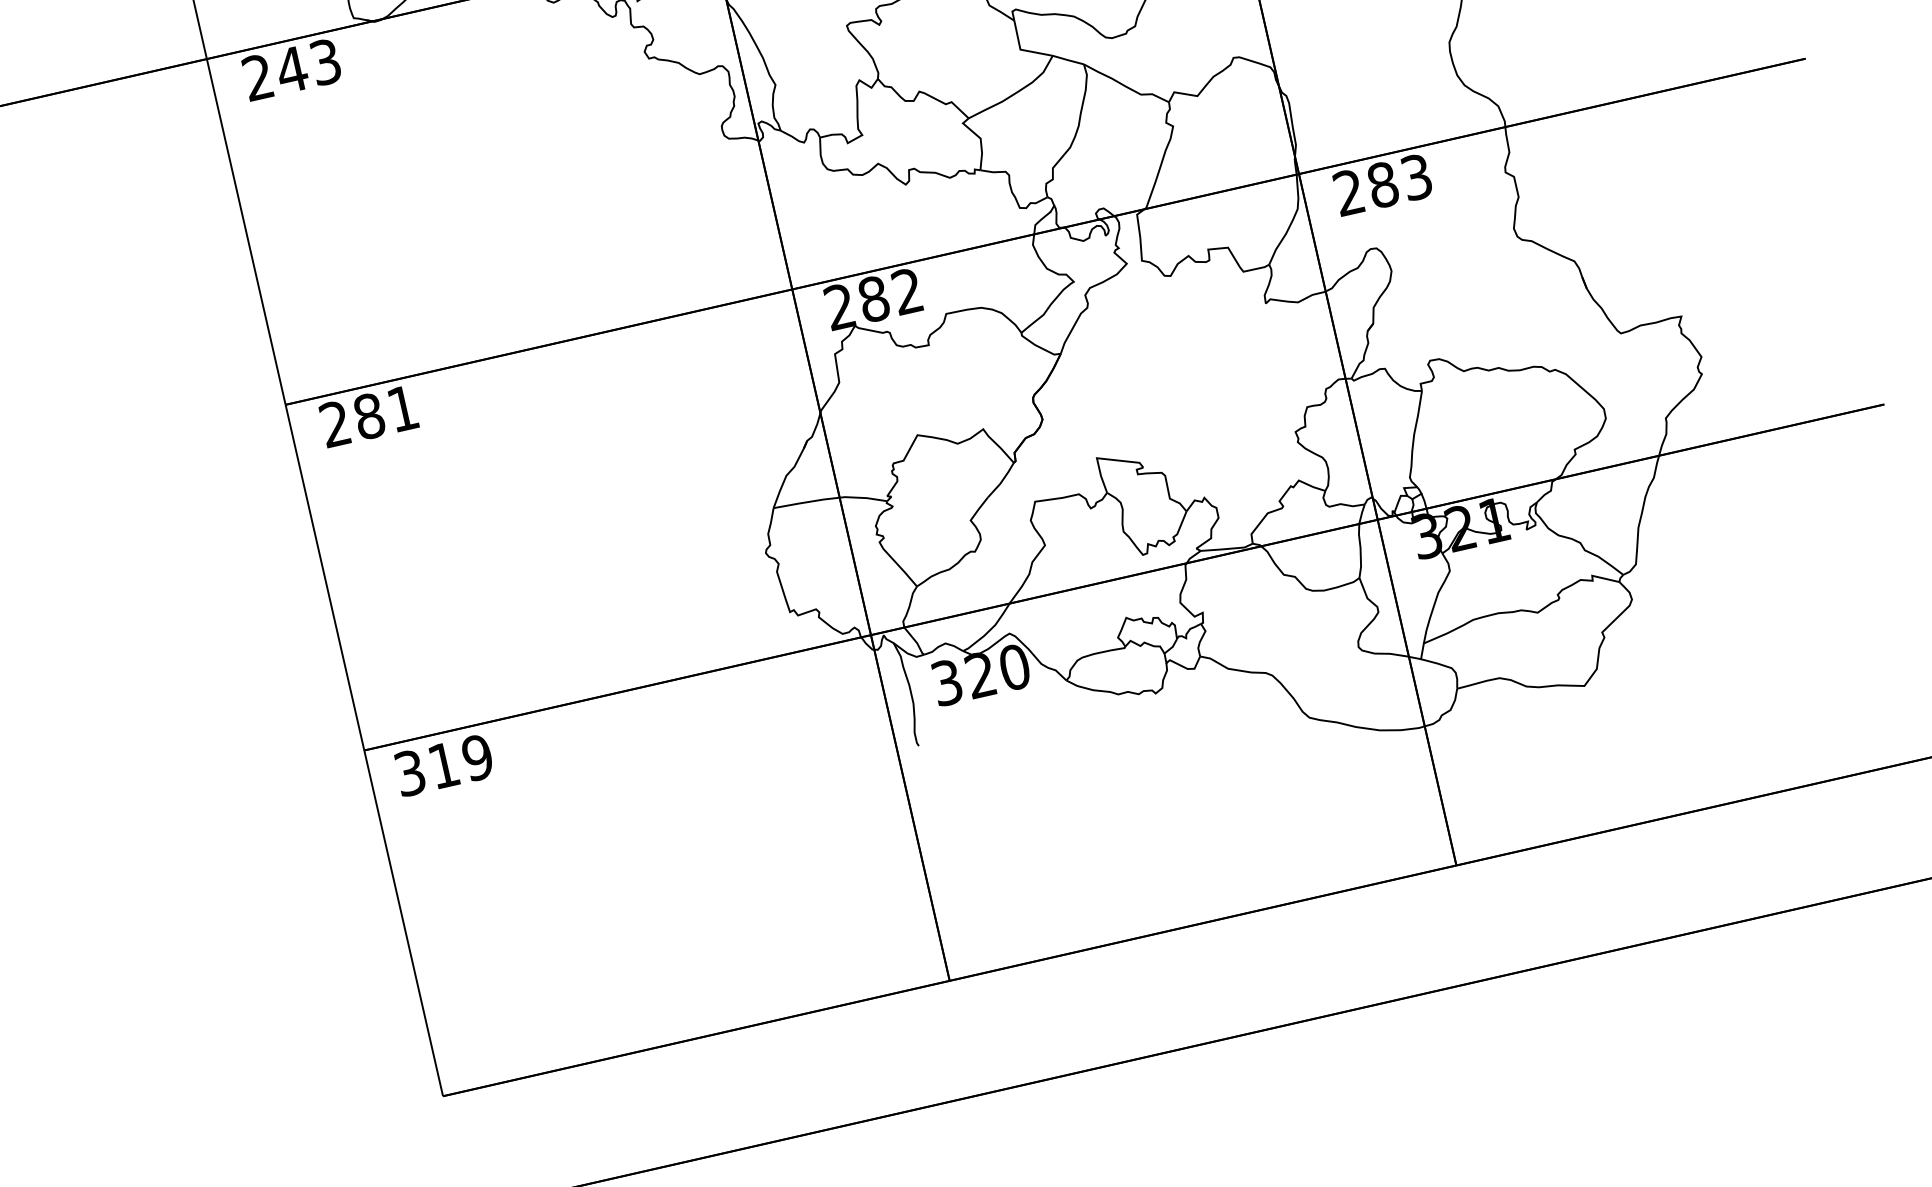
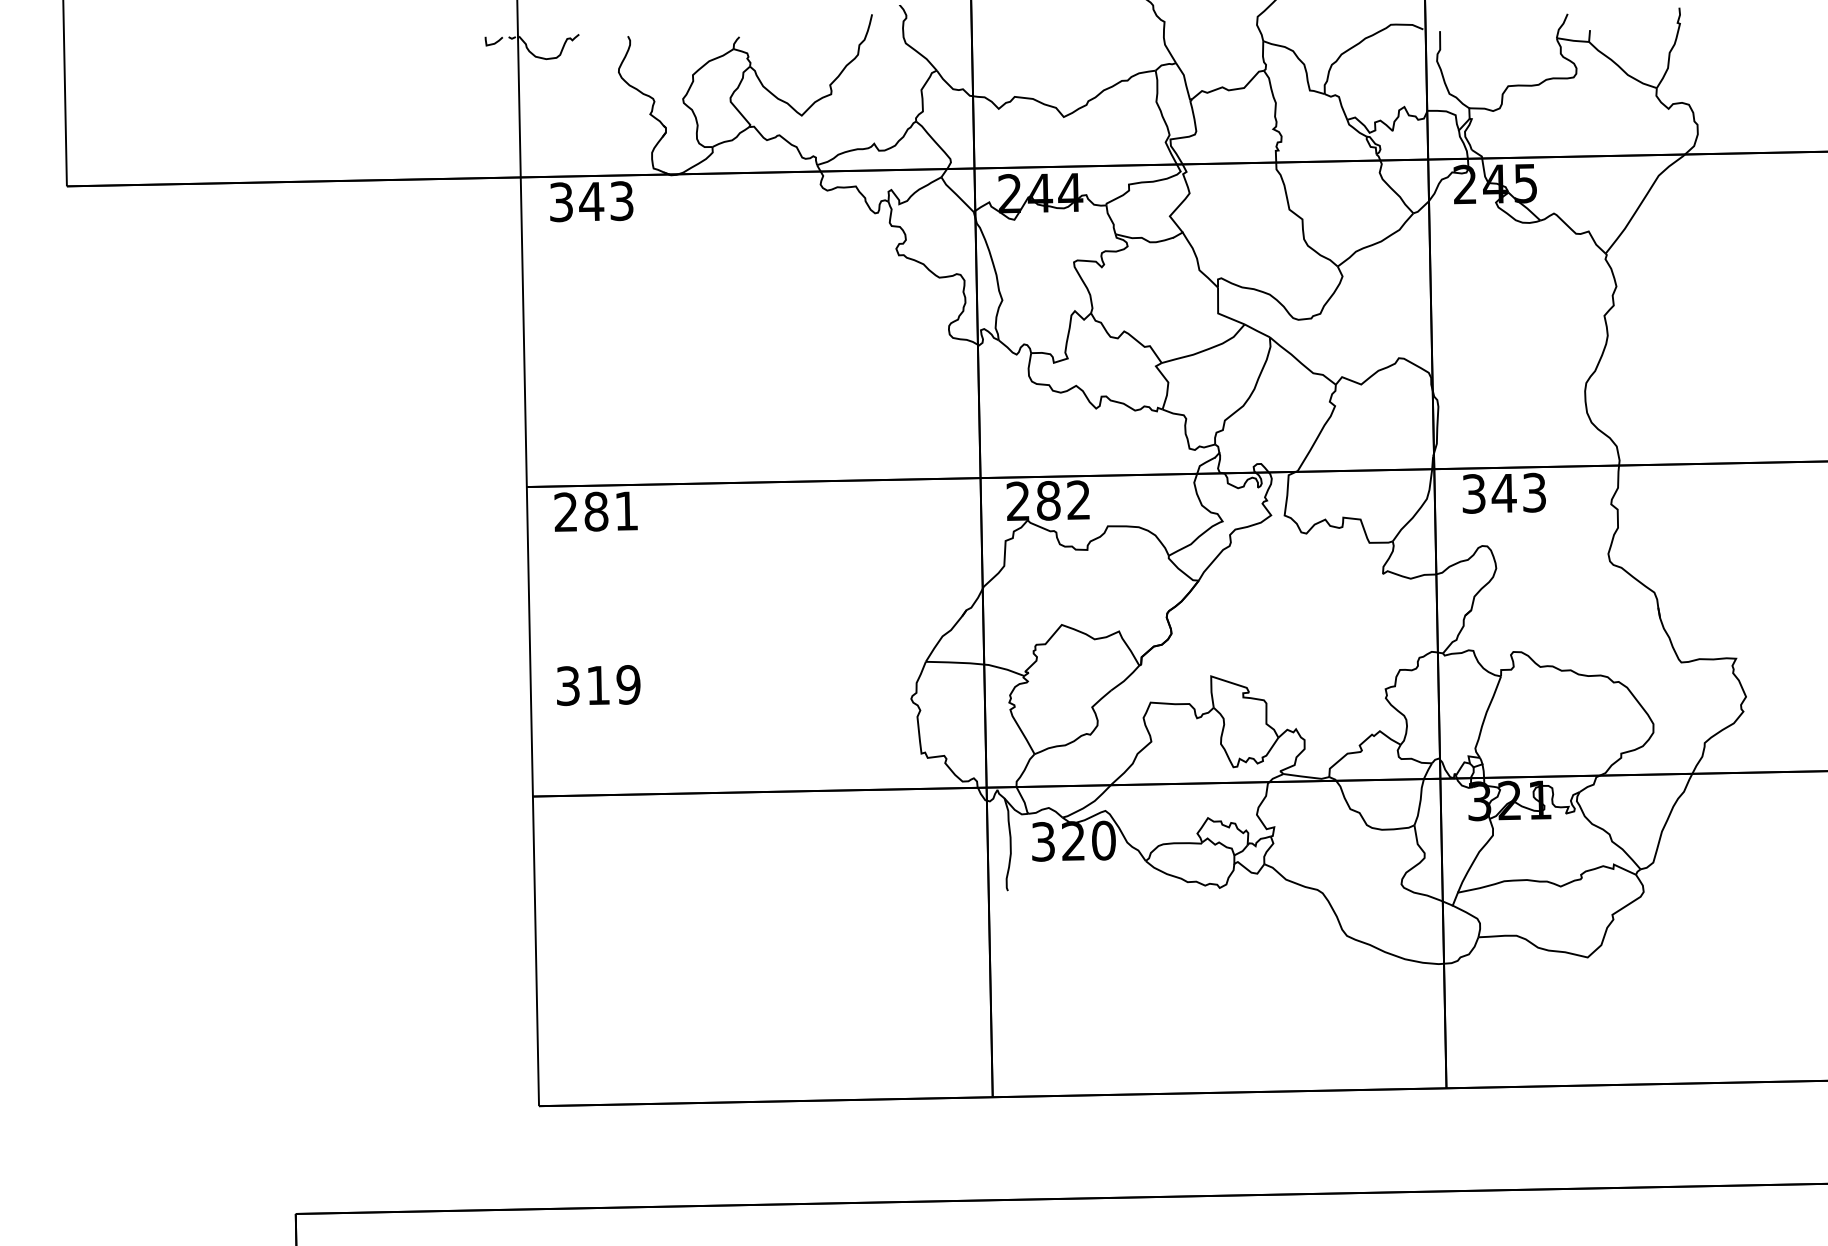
text: (257, 77) -> (560, 202), 243 -> 343
text: (1366, 188) -> (1489, 493), 283 -> 343
text: (444, 765) -> (598, 685), moved

